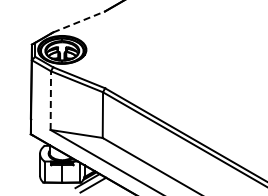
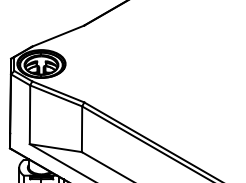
line: (79, 21) -> (58, 35), dashed -> solid
line: (50, 100) -> (29, 114), dashed -> solid

